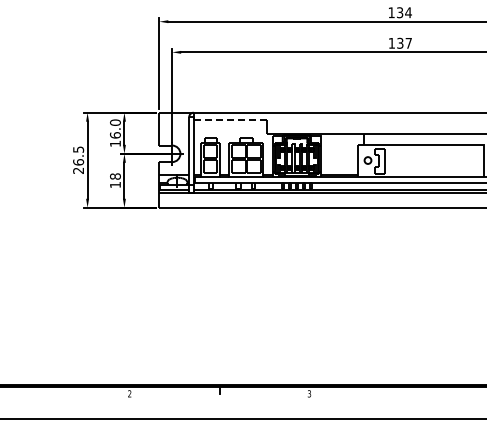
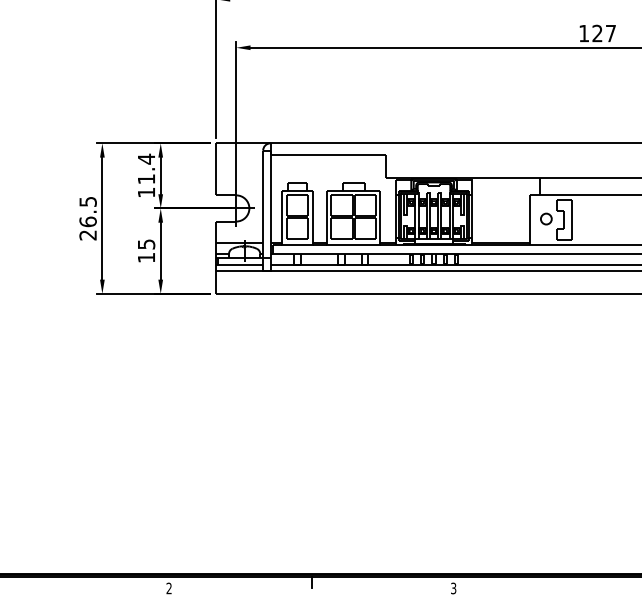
text: (400, 43) -> (597, 33), 137 -> 127
line: (230, 119) -> (328, 154), dashed -> solid
text: (115, 128) -> (146, 168), 16.0 -> 11.4
text: (115, 176) -> (146, 244), 18 -> 15

